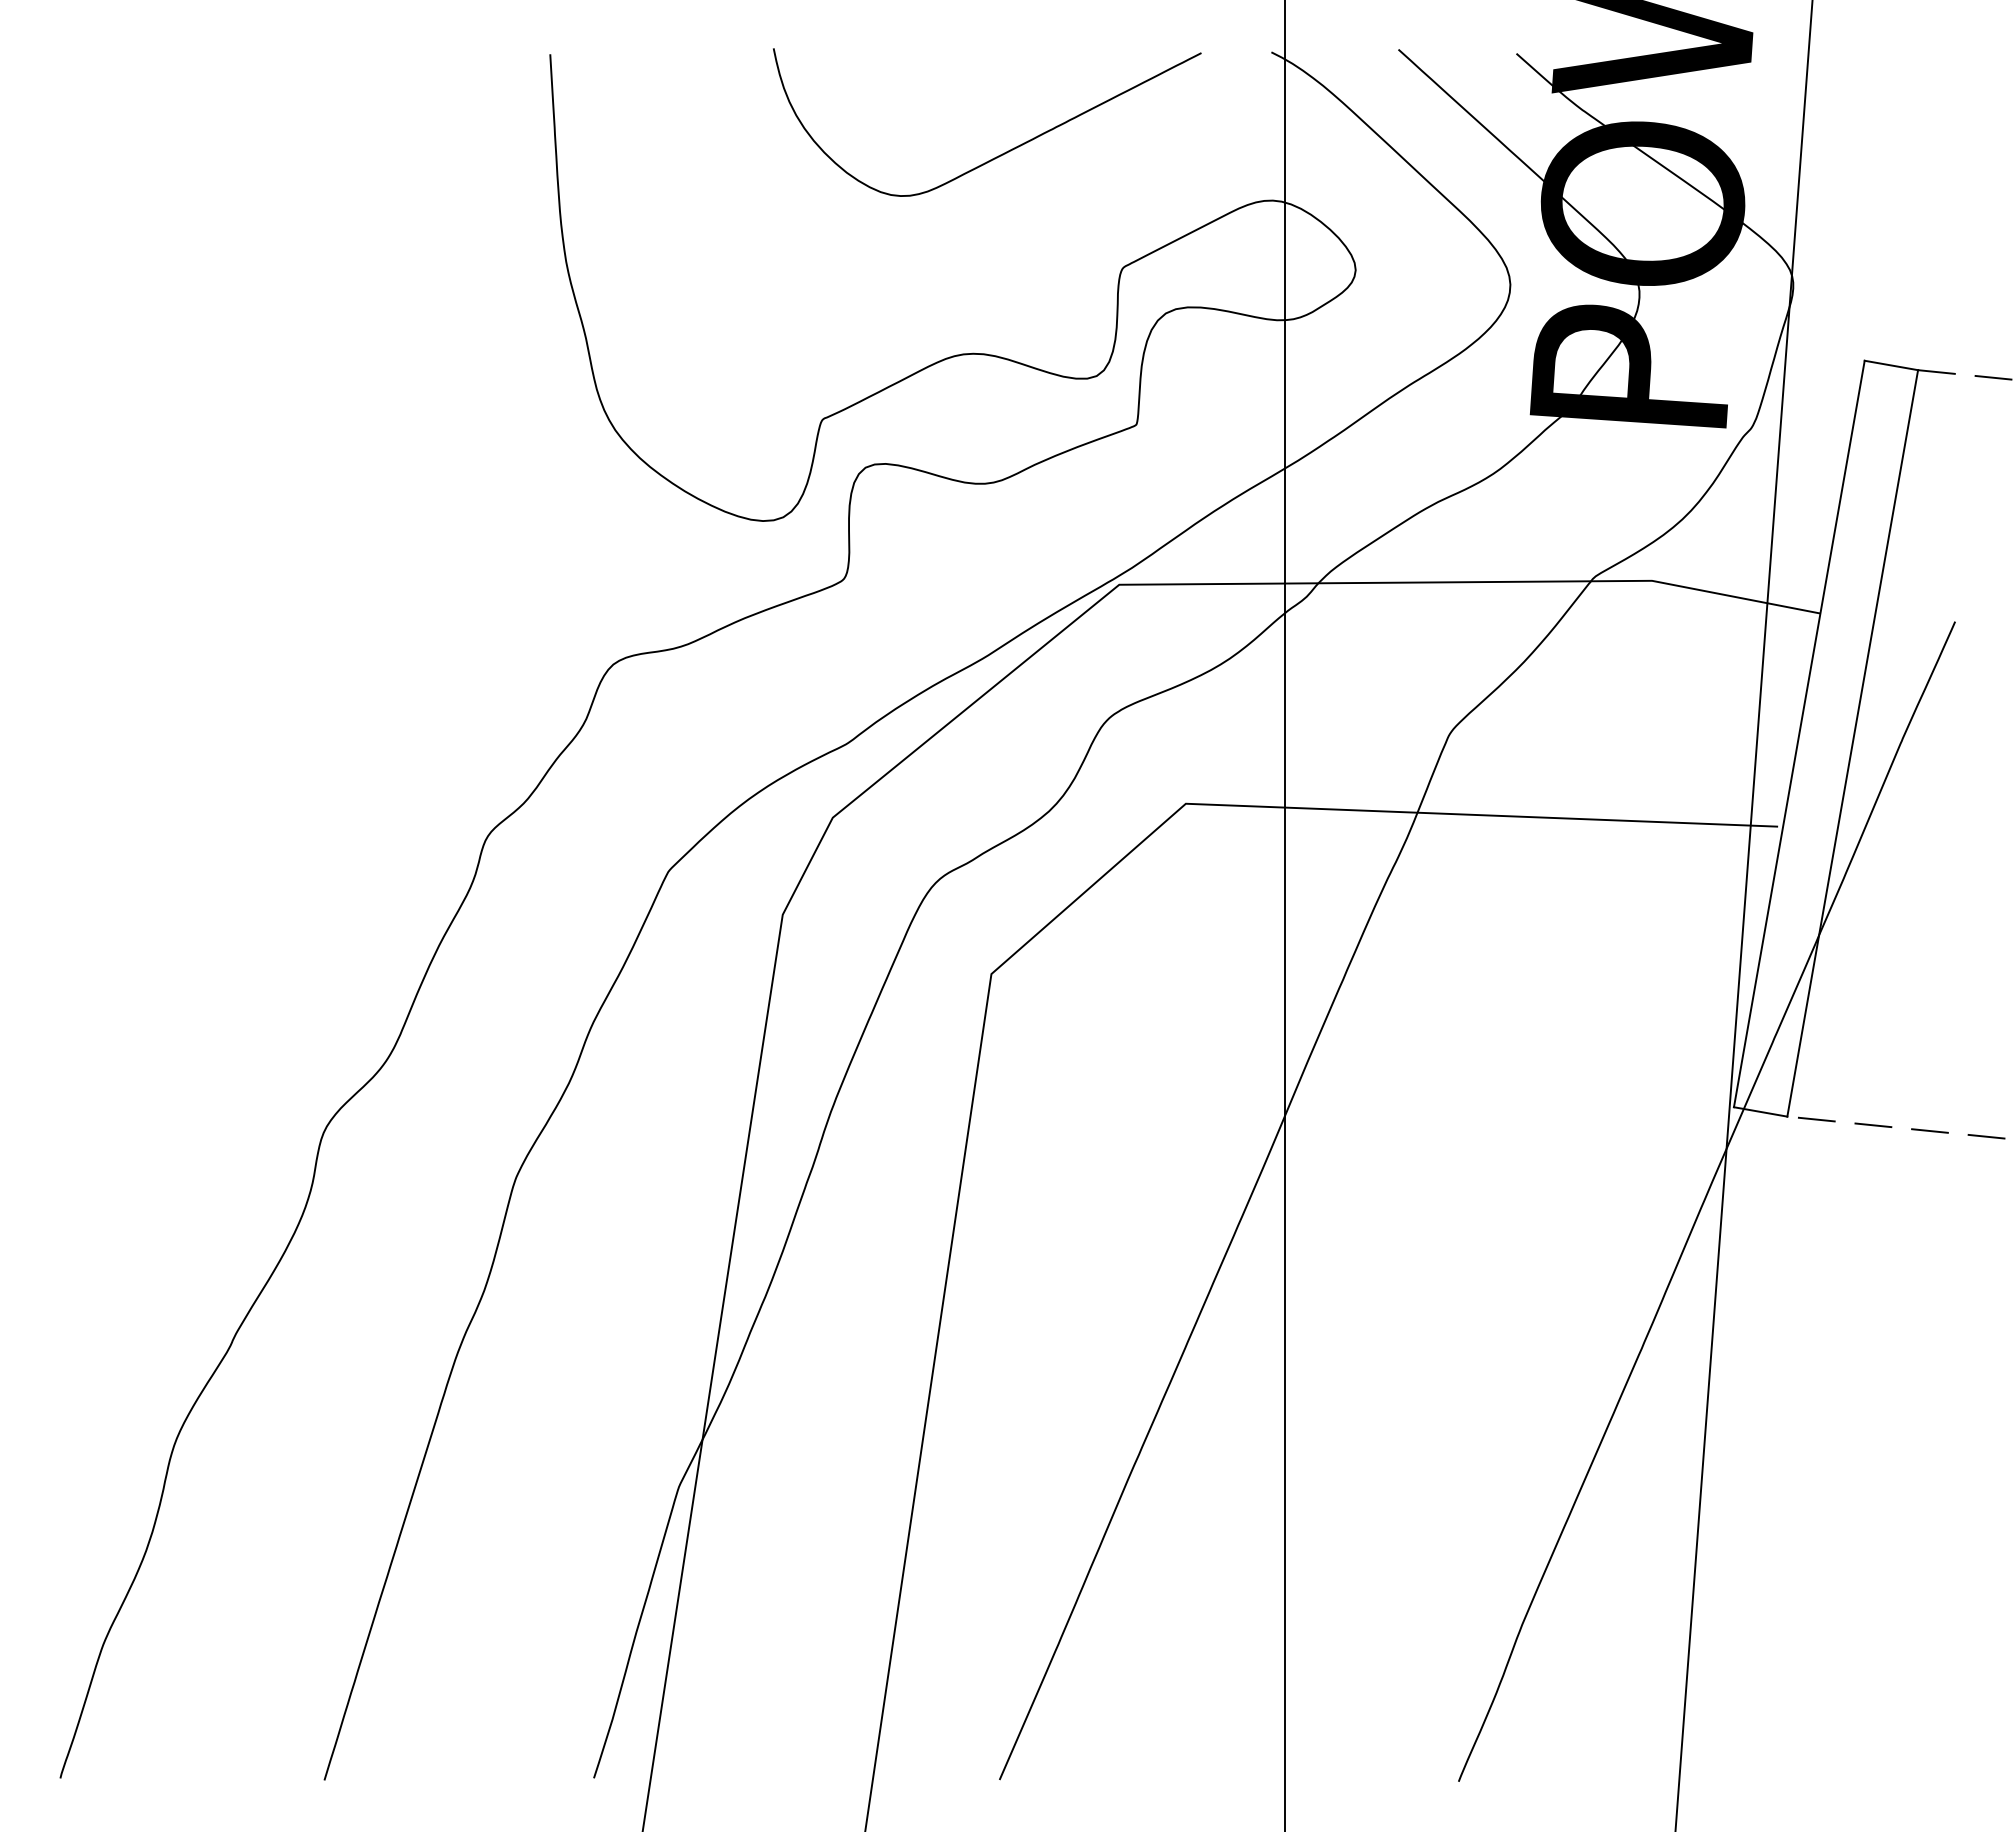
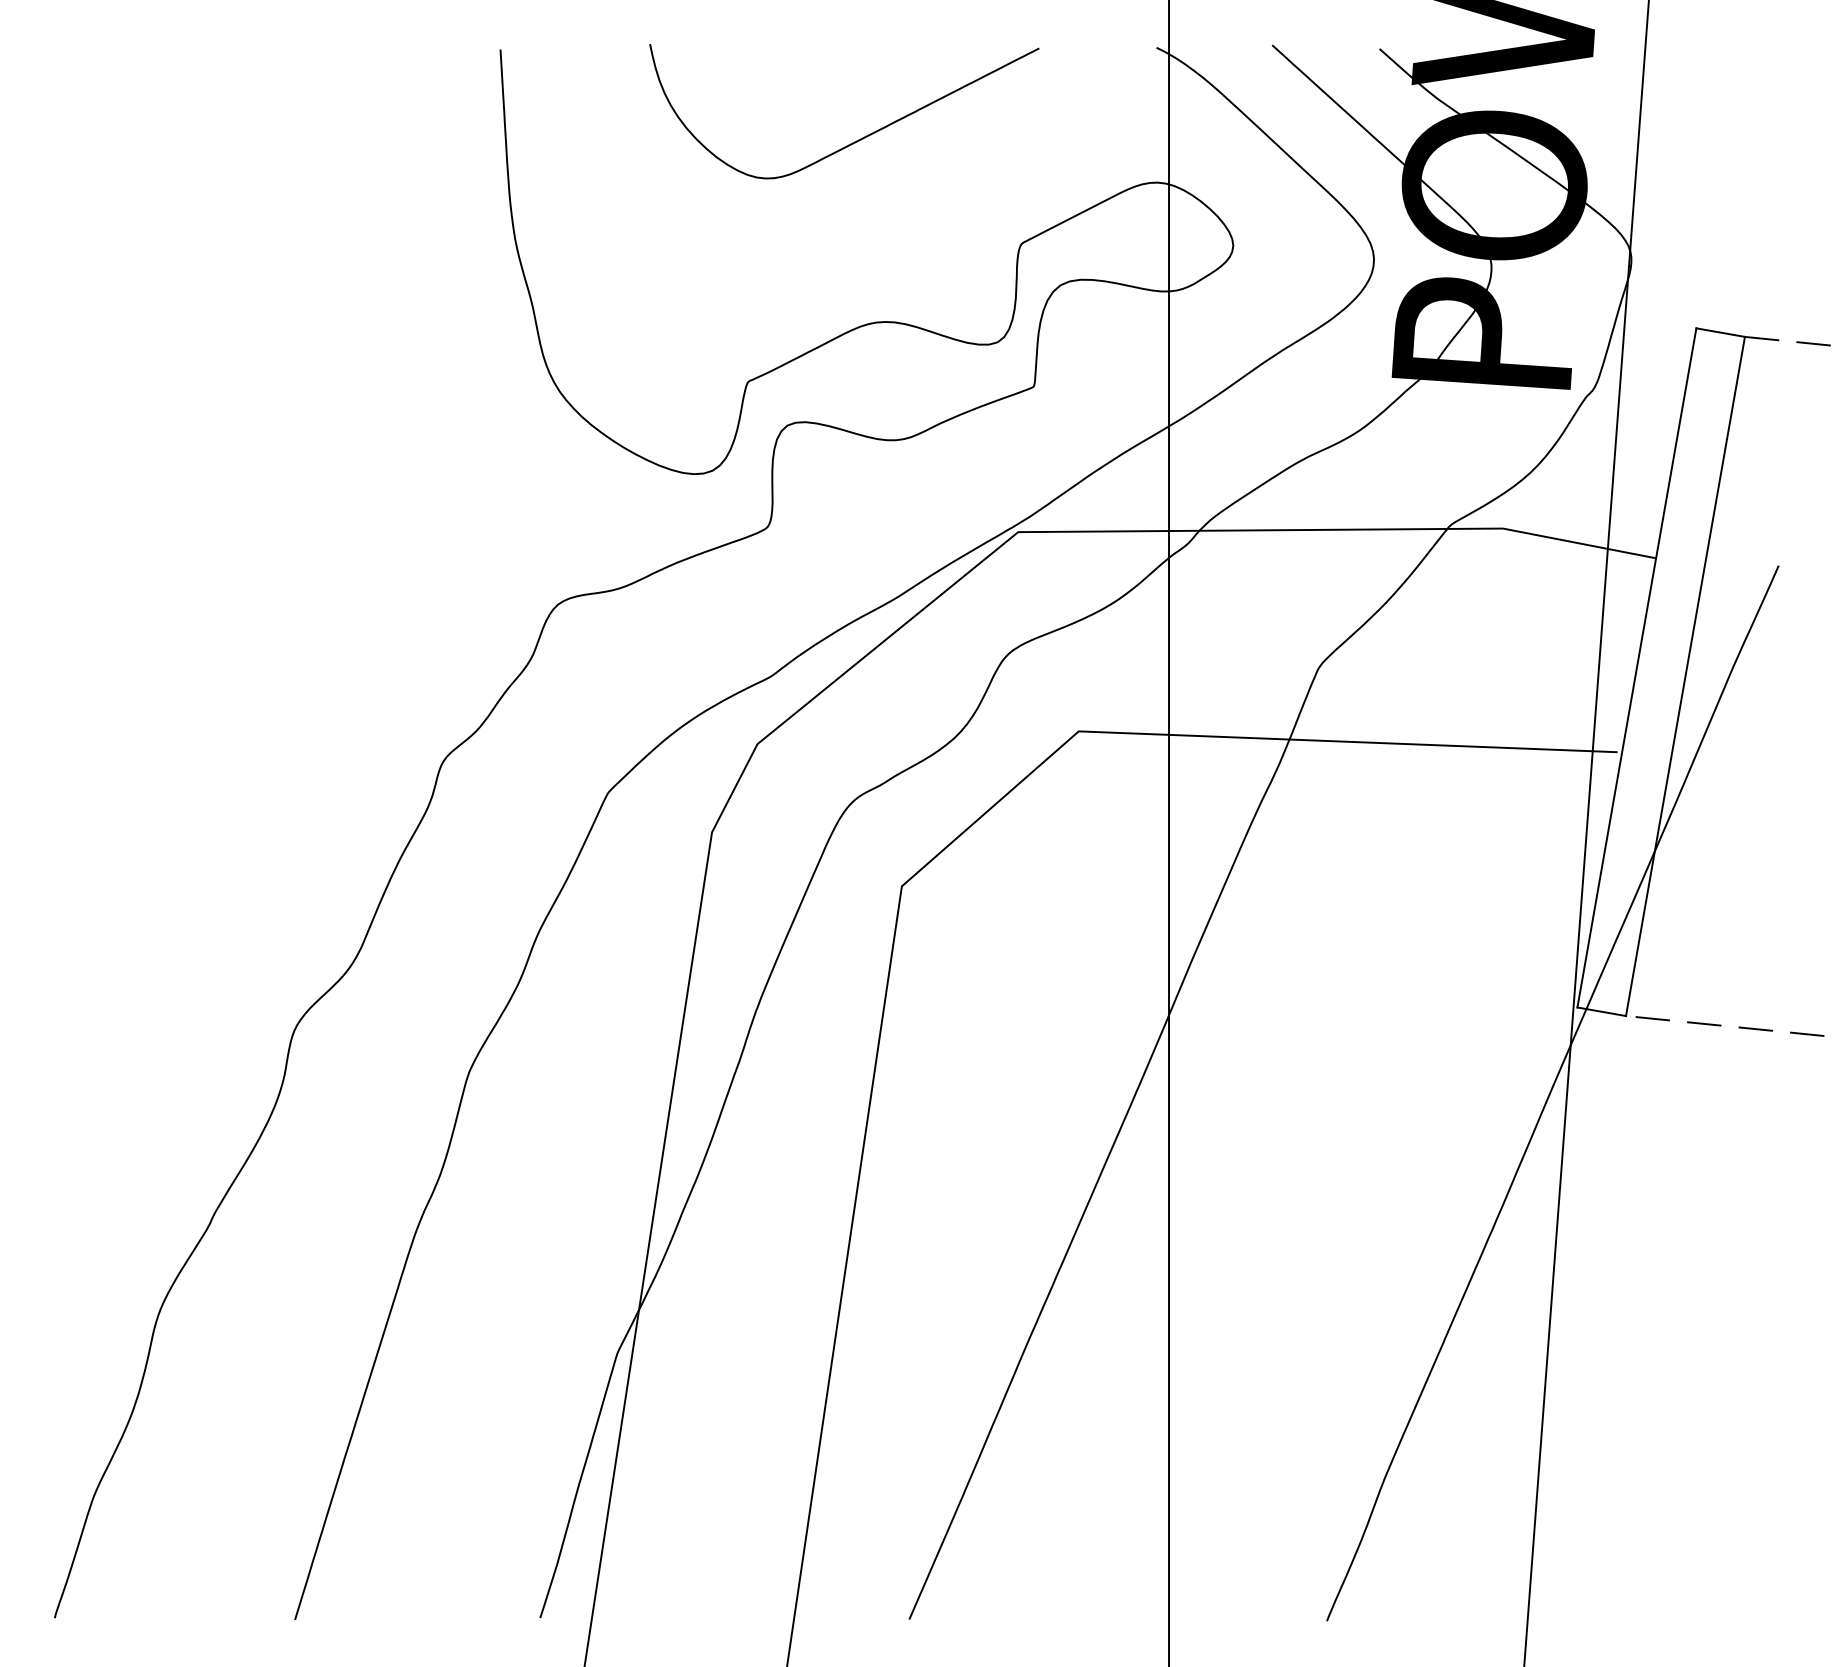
curve: (1002, 153) -> (858, 139), moved

